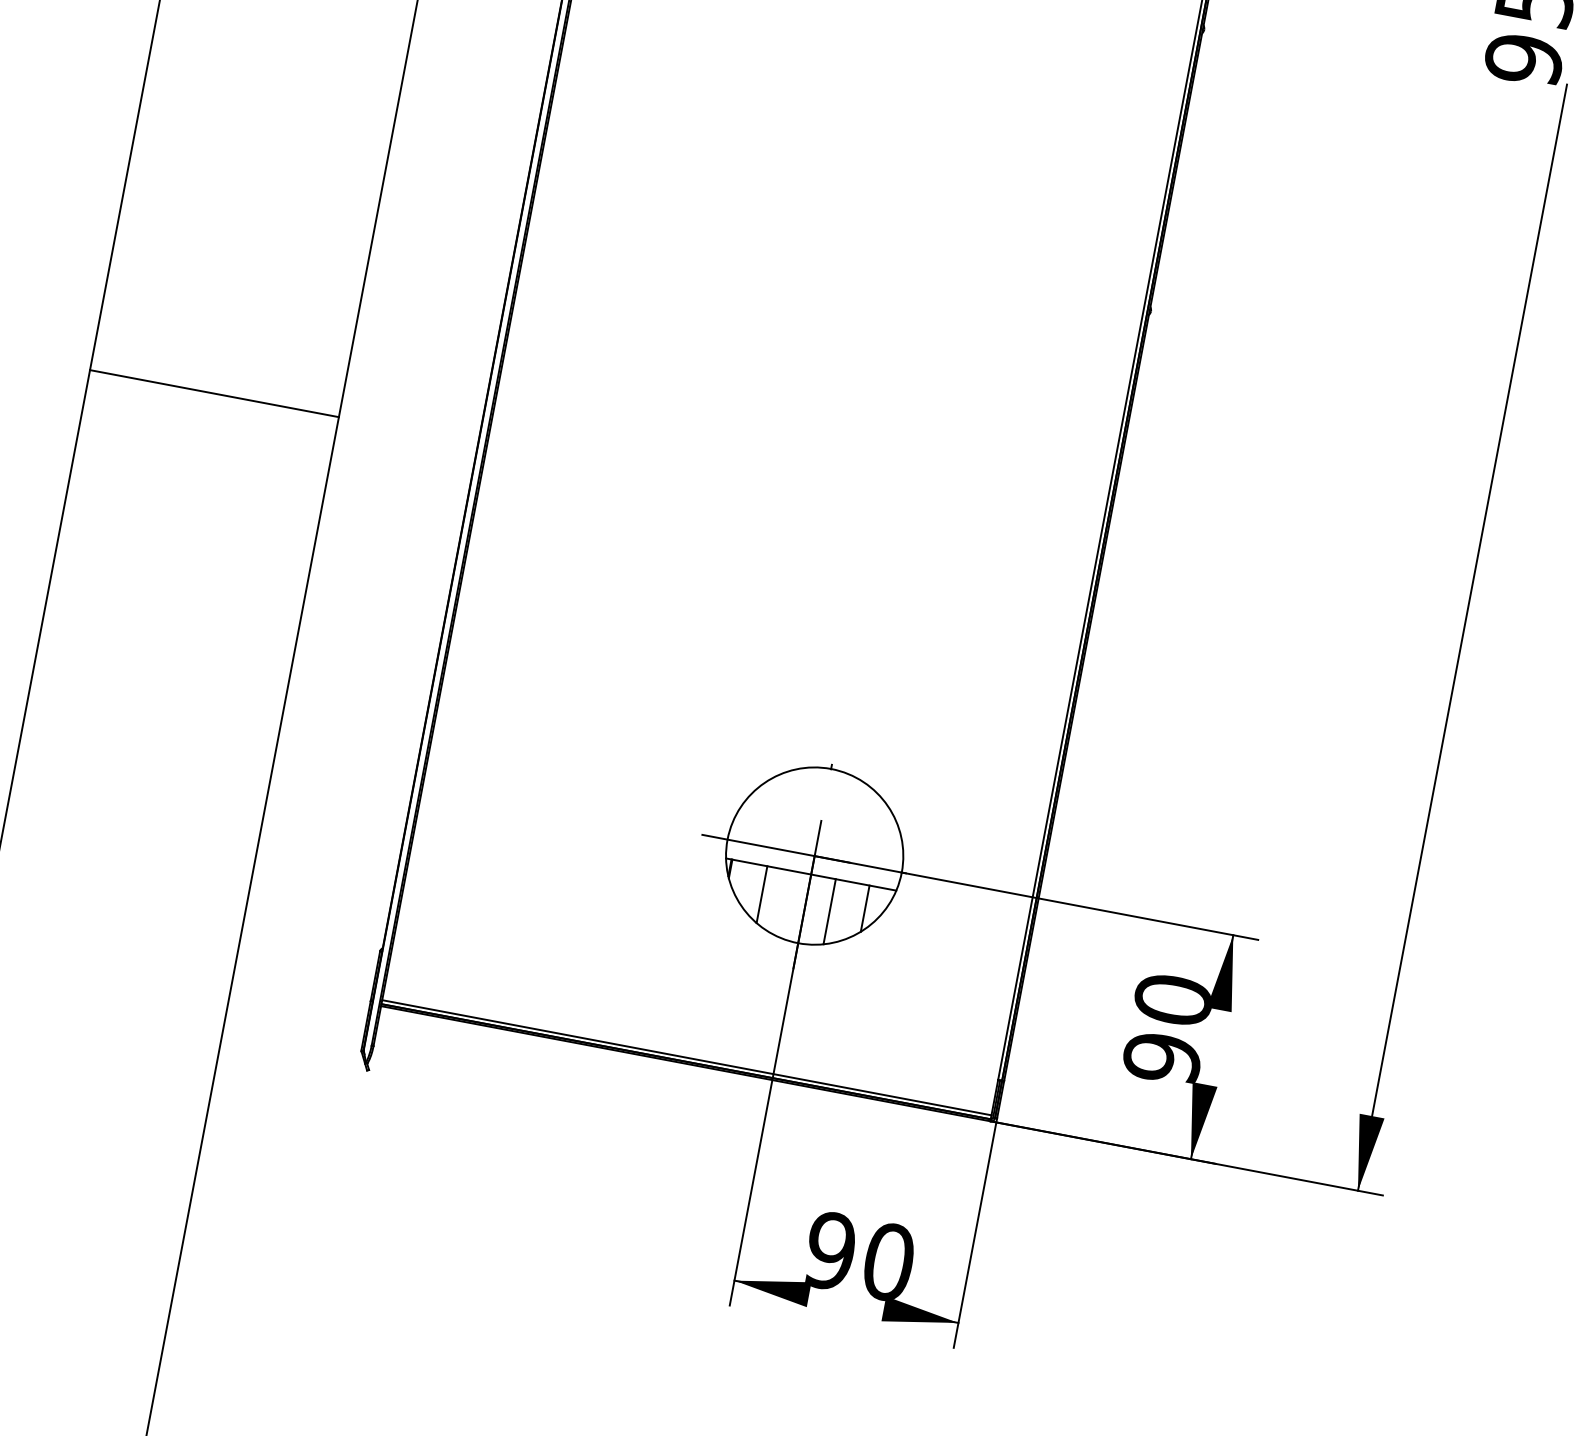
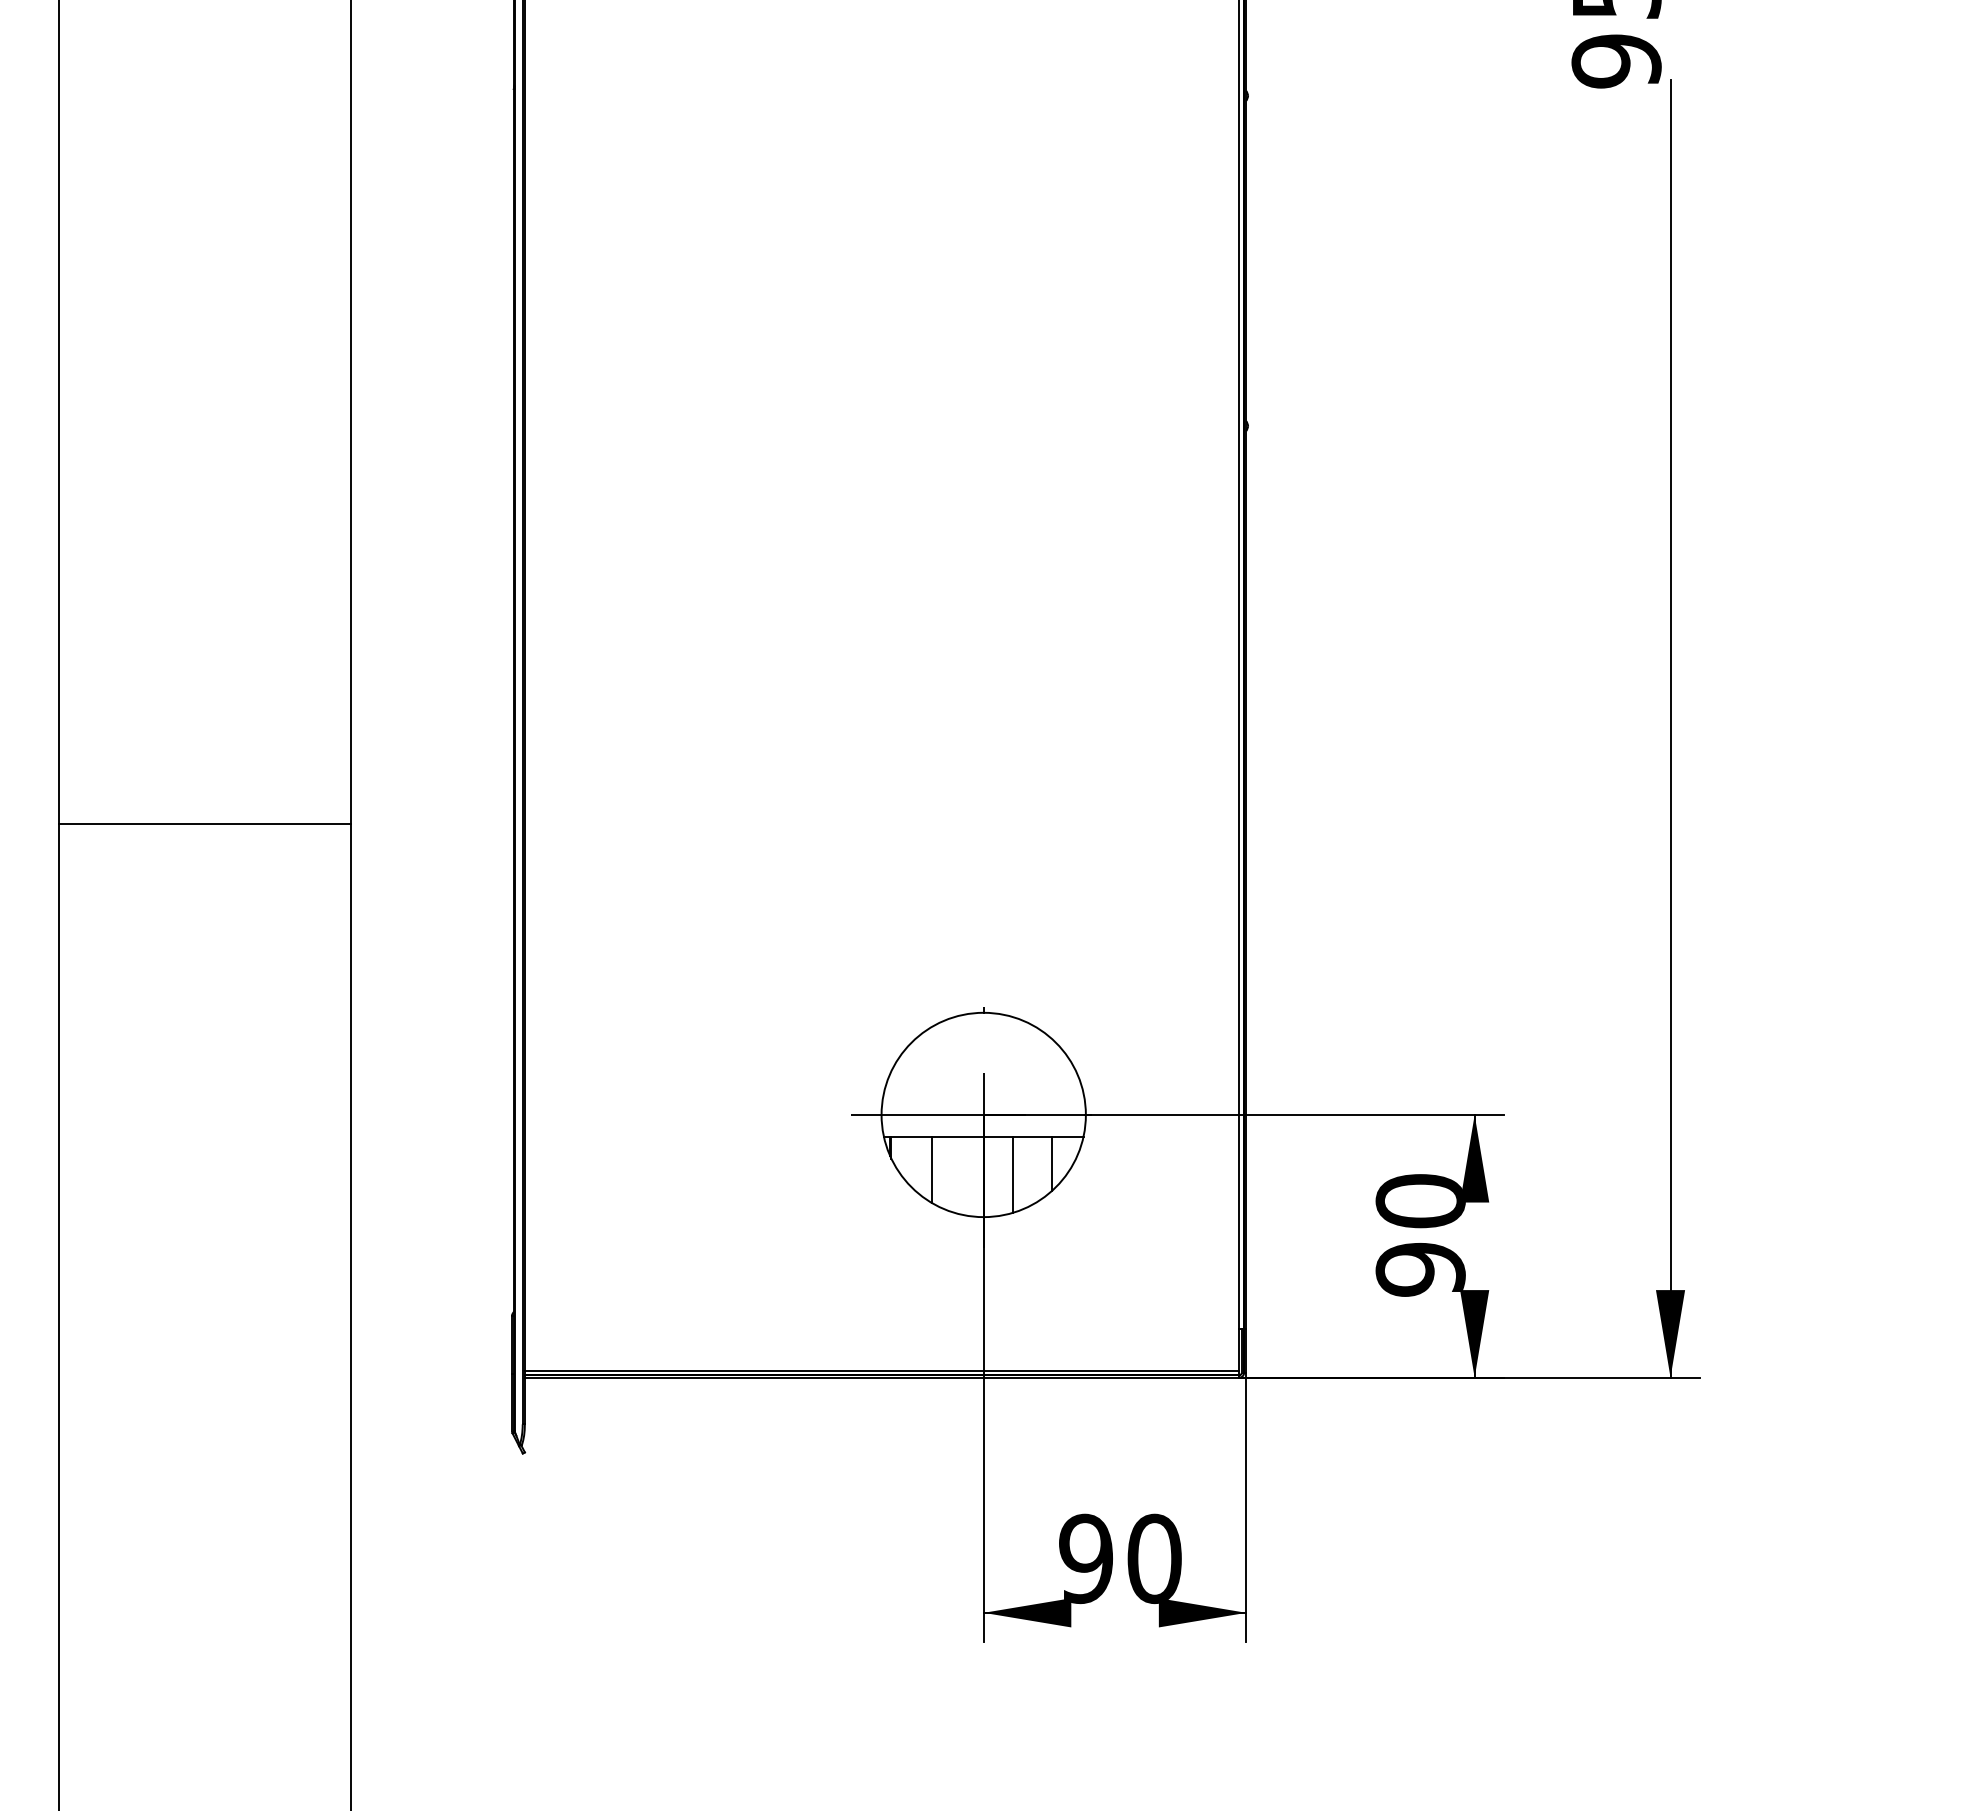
line: (214, 393) -> (205, 823), moved

